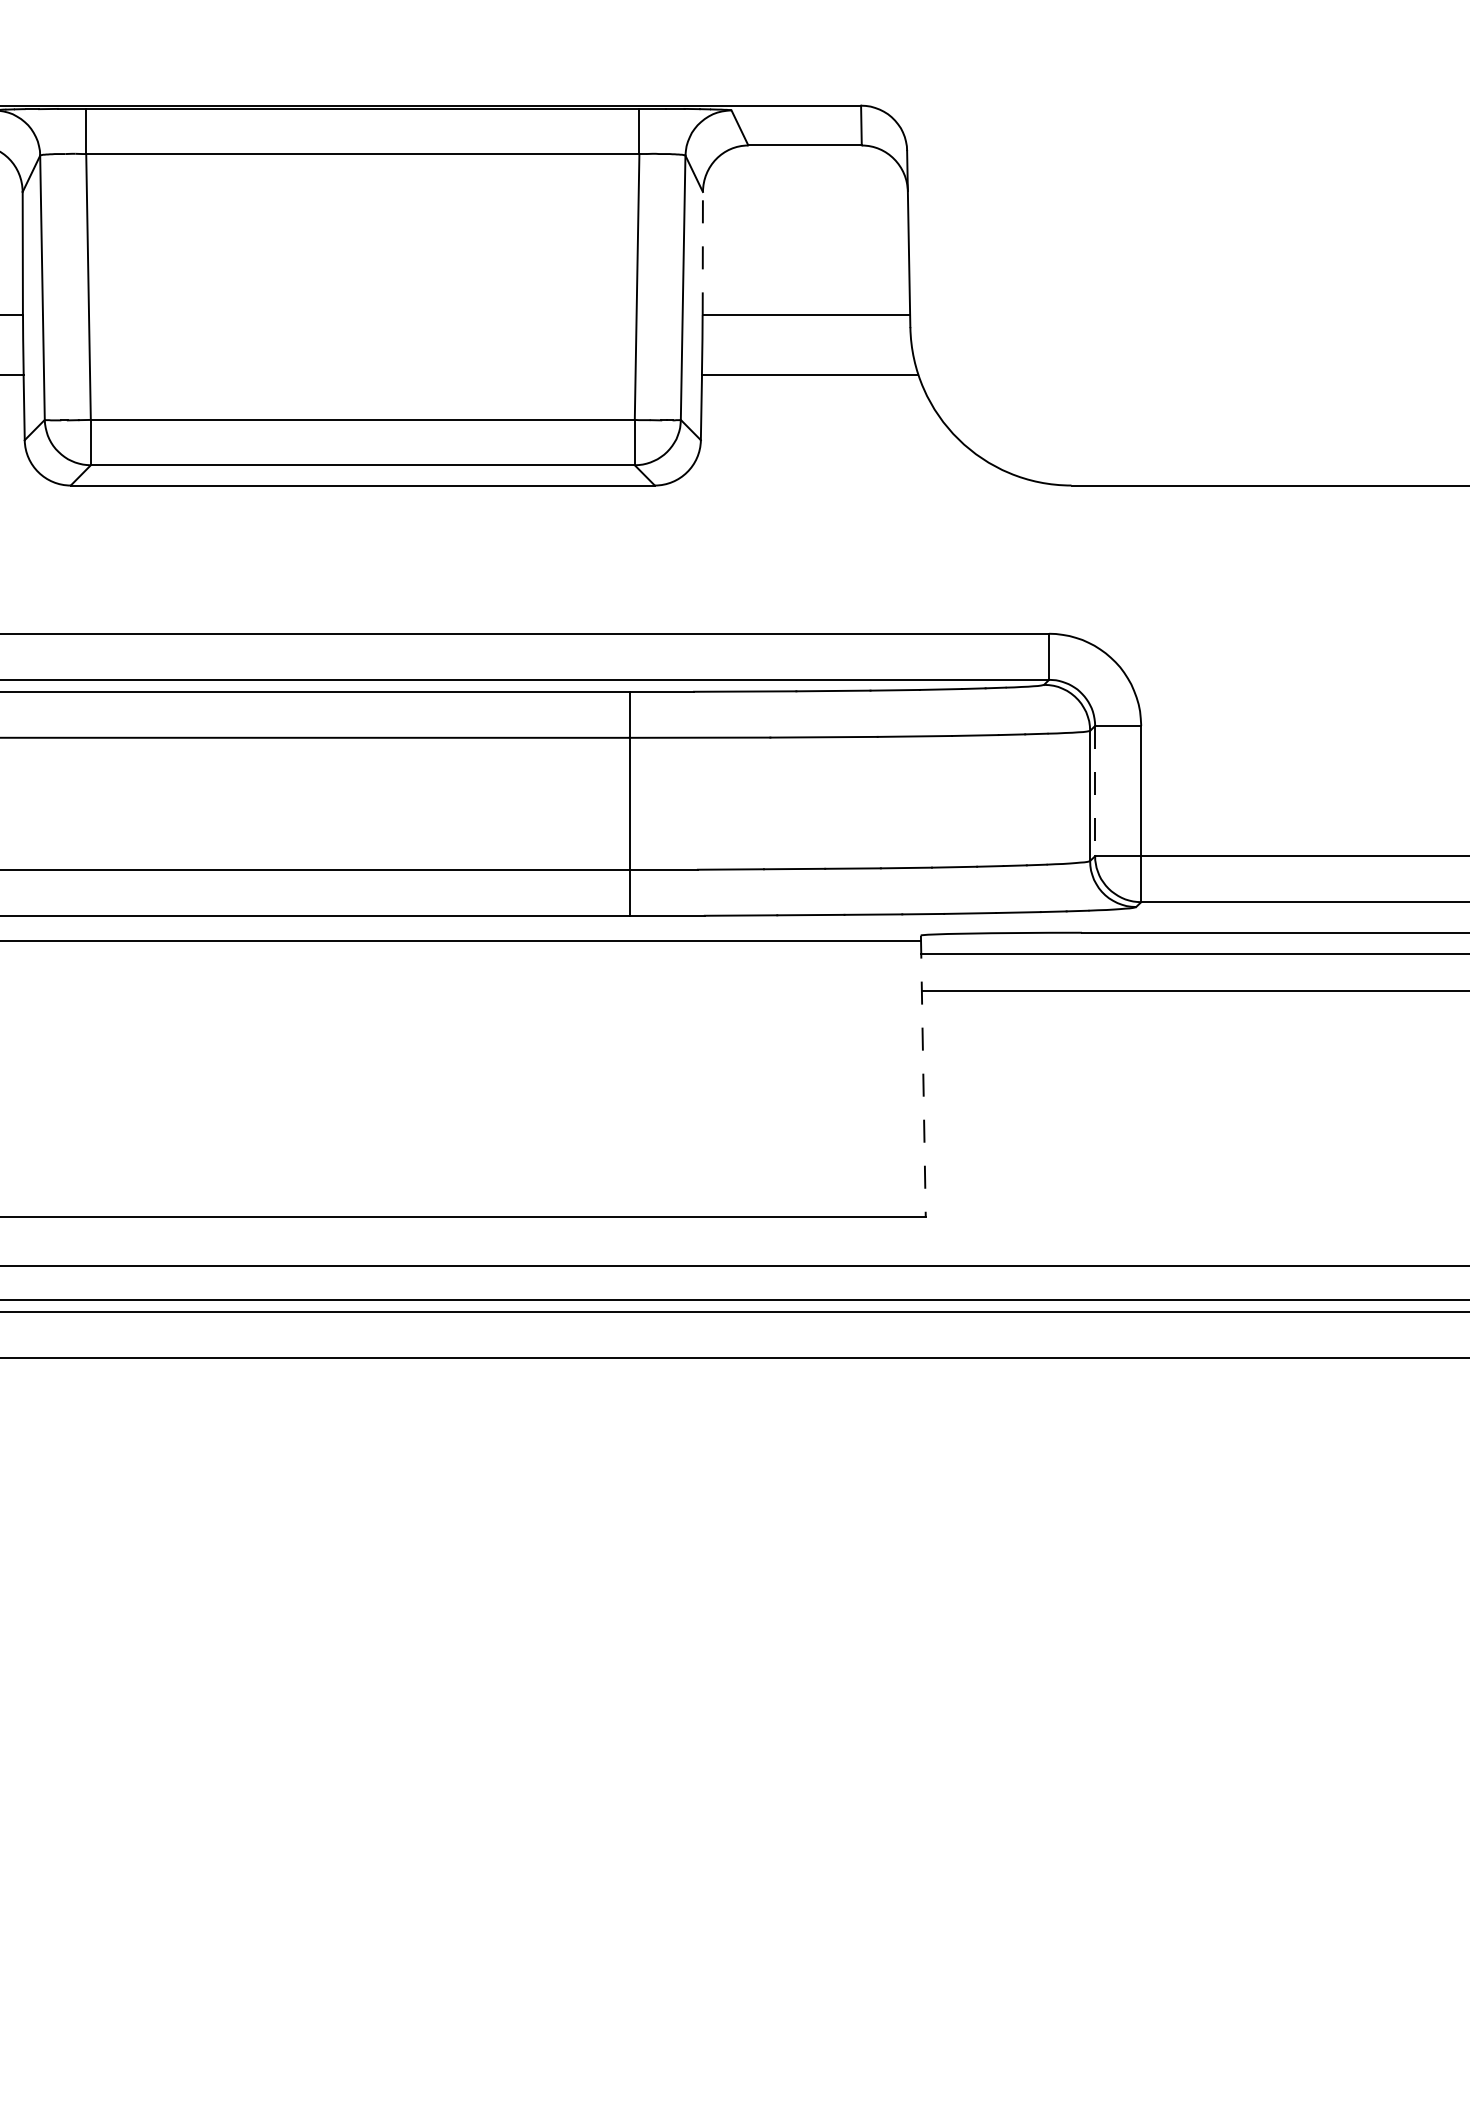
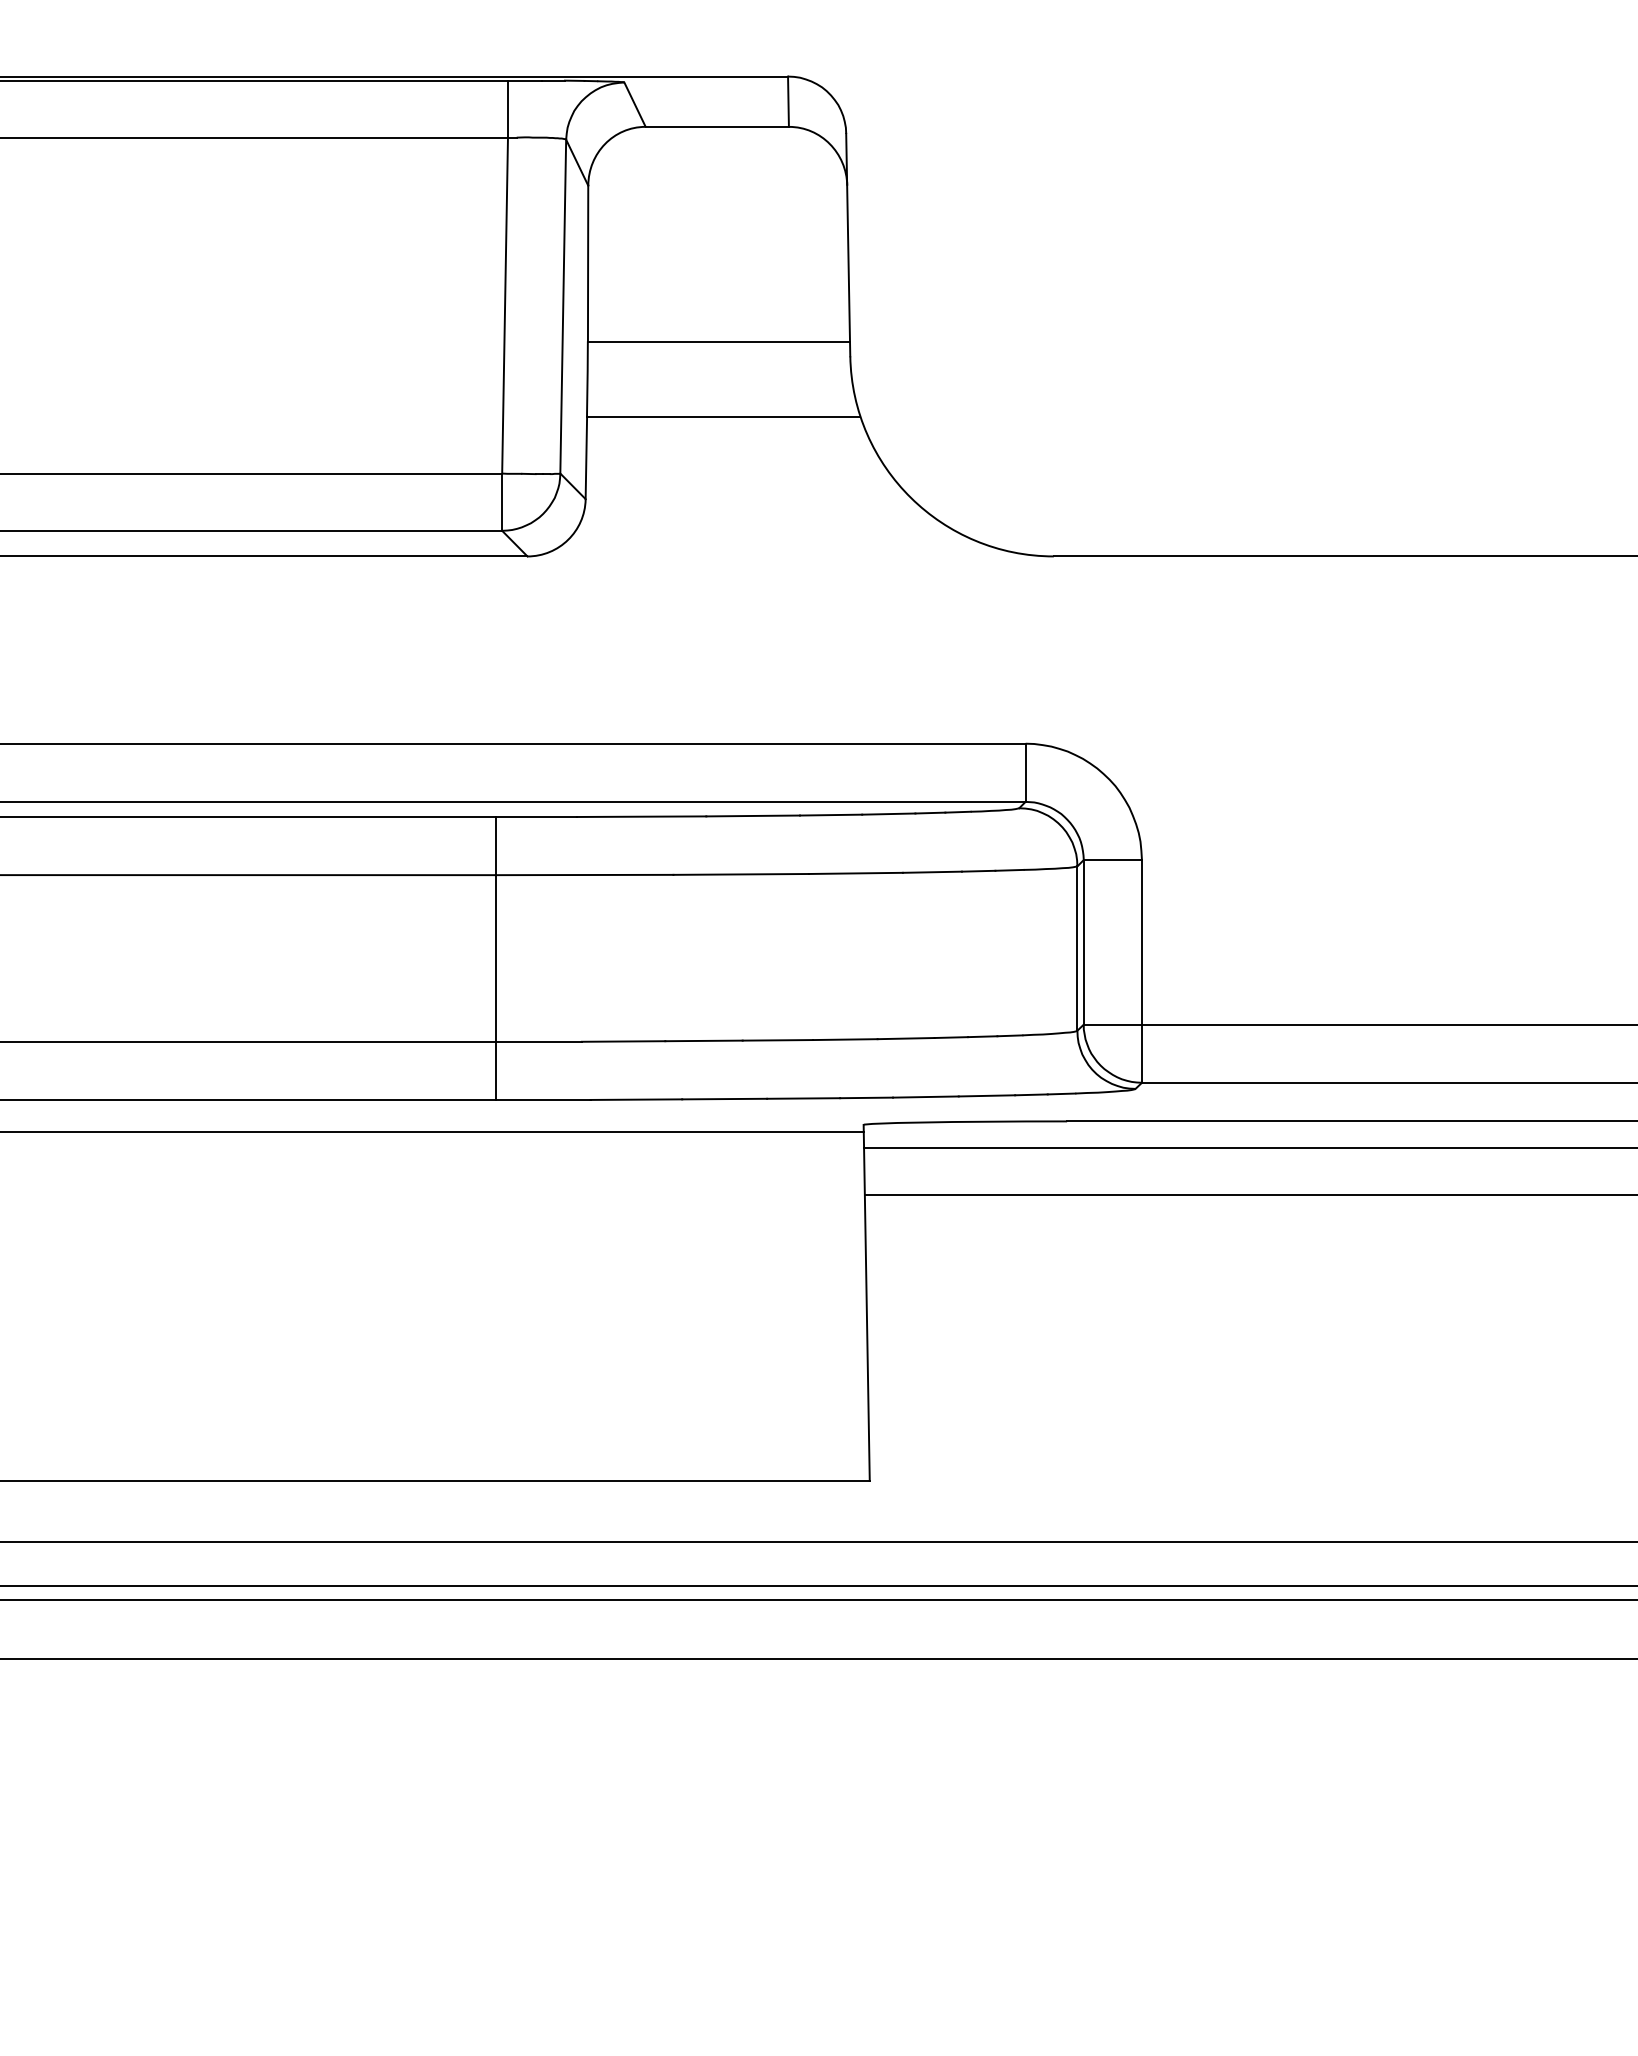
line: (702, 253) -> (587, 263), dashed -> solid
line: (1095, 791) -> (1084, 942), dashed -> solid
line: (923, 1076) -> (866, 1302), dashed -> solid

